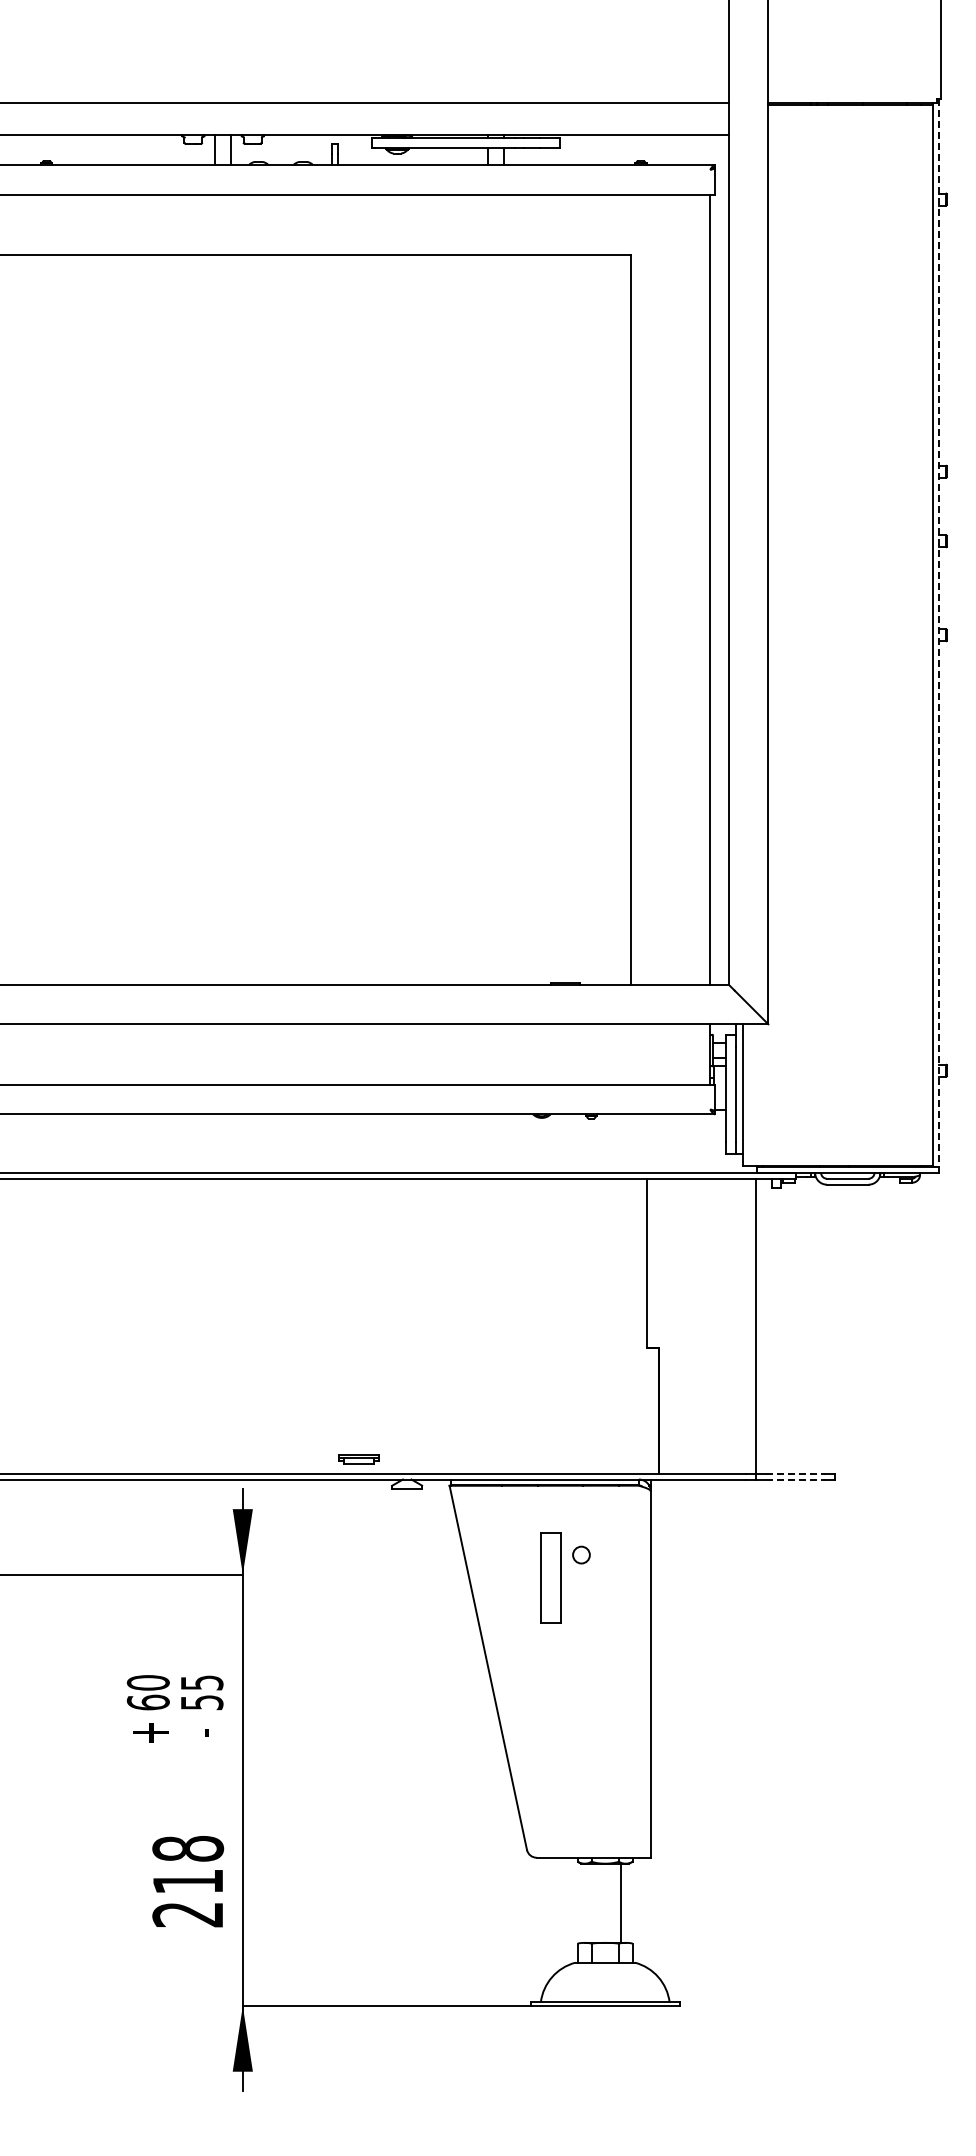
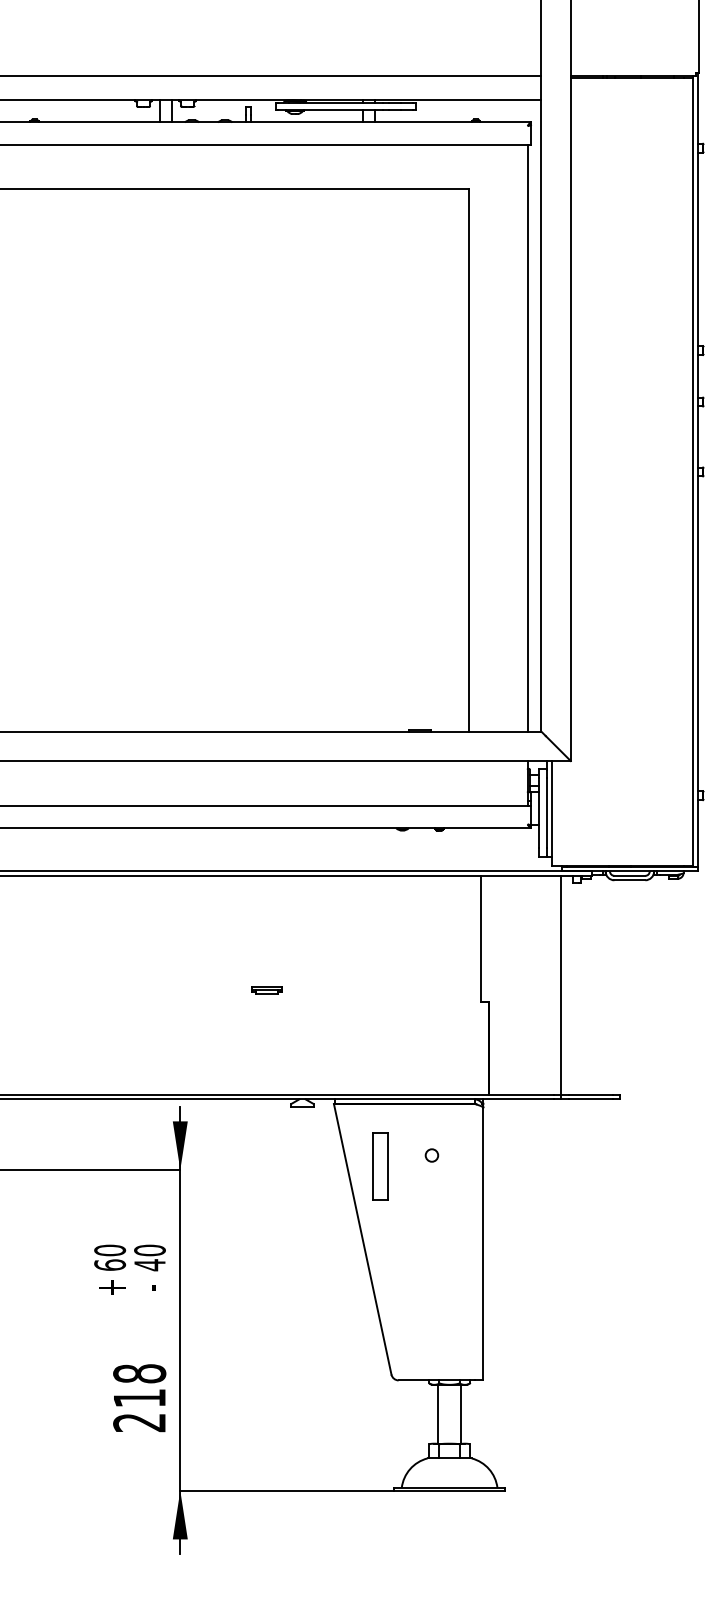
line: (938, 632) -> (697, 469), dashed -> solid
part: (358, 1459) -> (266, 990), moved
line: (795, 1473) -> (591, 1094), dashed -> solid
line: (795, 1479) -> (591, 1099), dashed -> solid
part: (550, 1577) -> (379, 1166), moved
text: (201, 1692) -> (149, 1257), 55 -> 40
line: (589, 1902) -> (437, 1413), added

